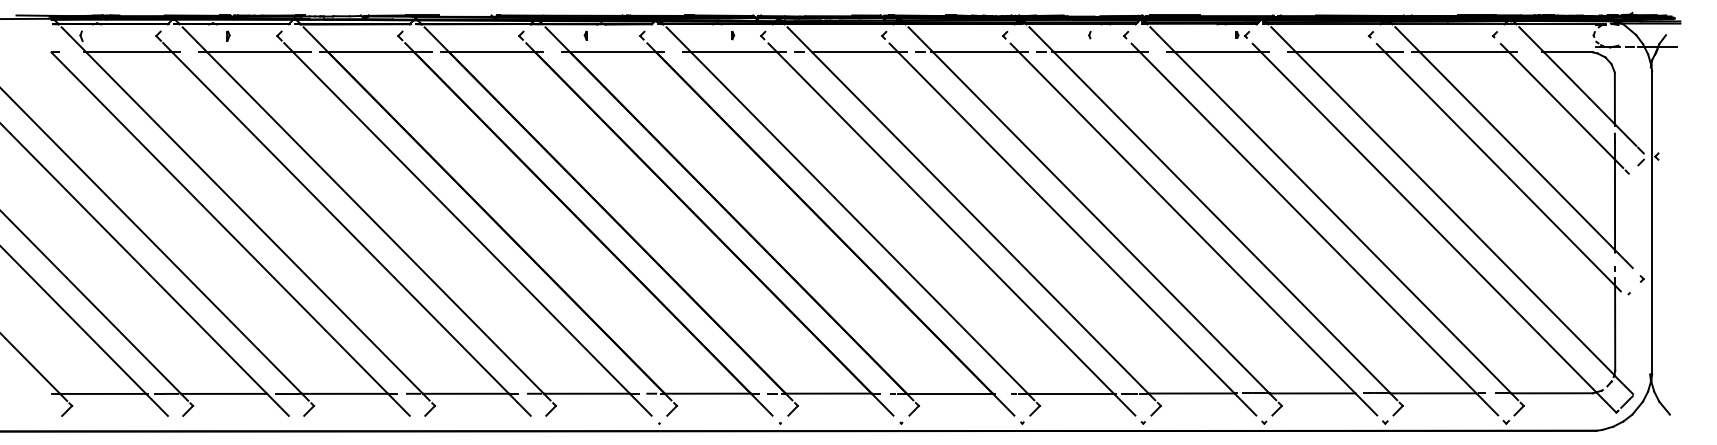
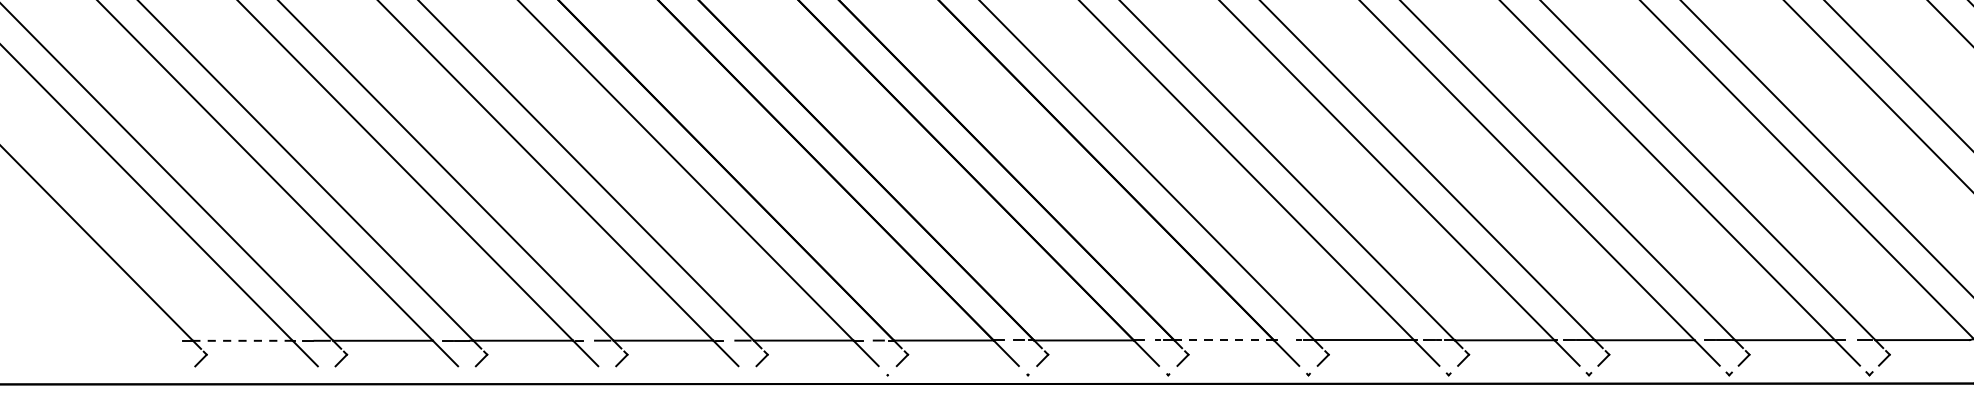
line: (103, 393) -> (243, 340), solid -> dashed
line: (949, 393) -> (1223, 340), solid -> dashed

